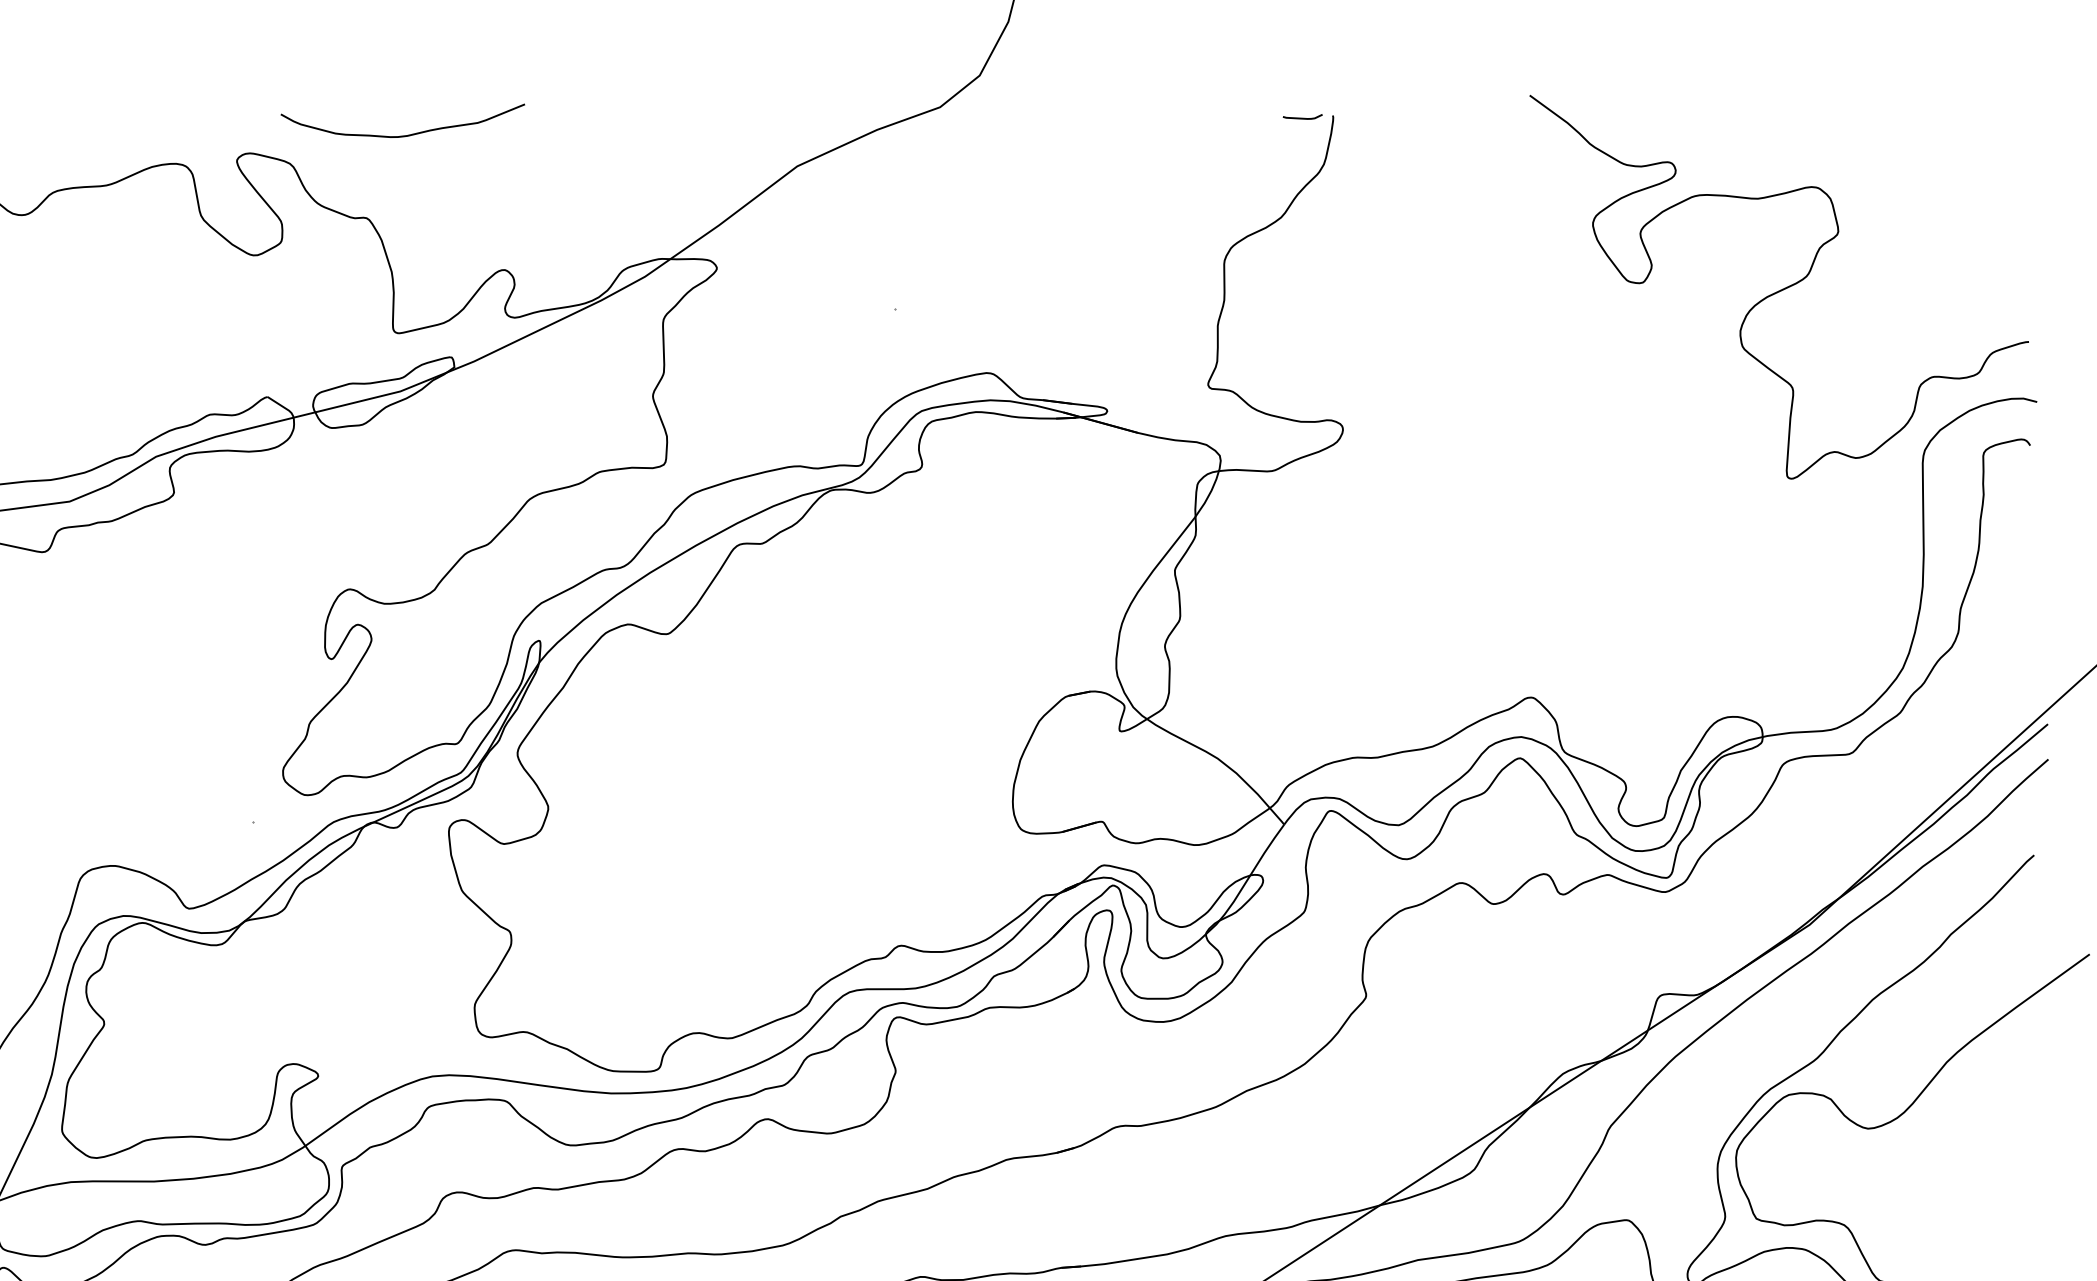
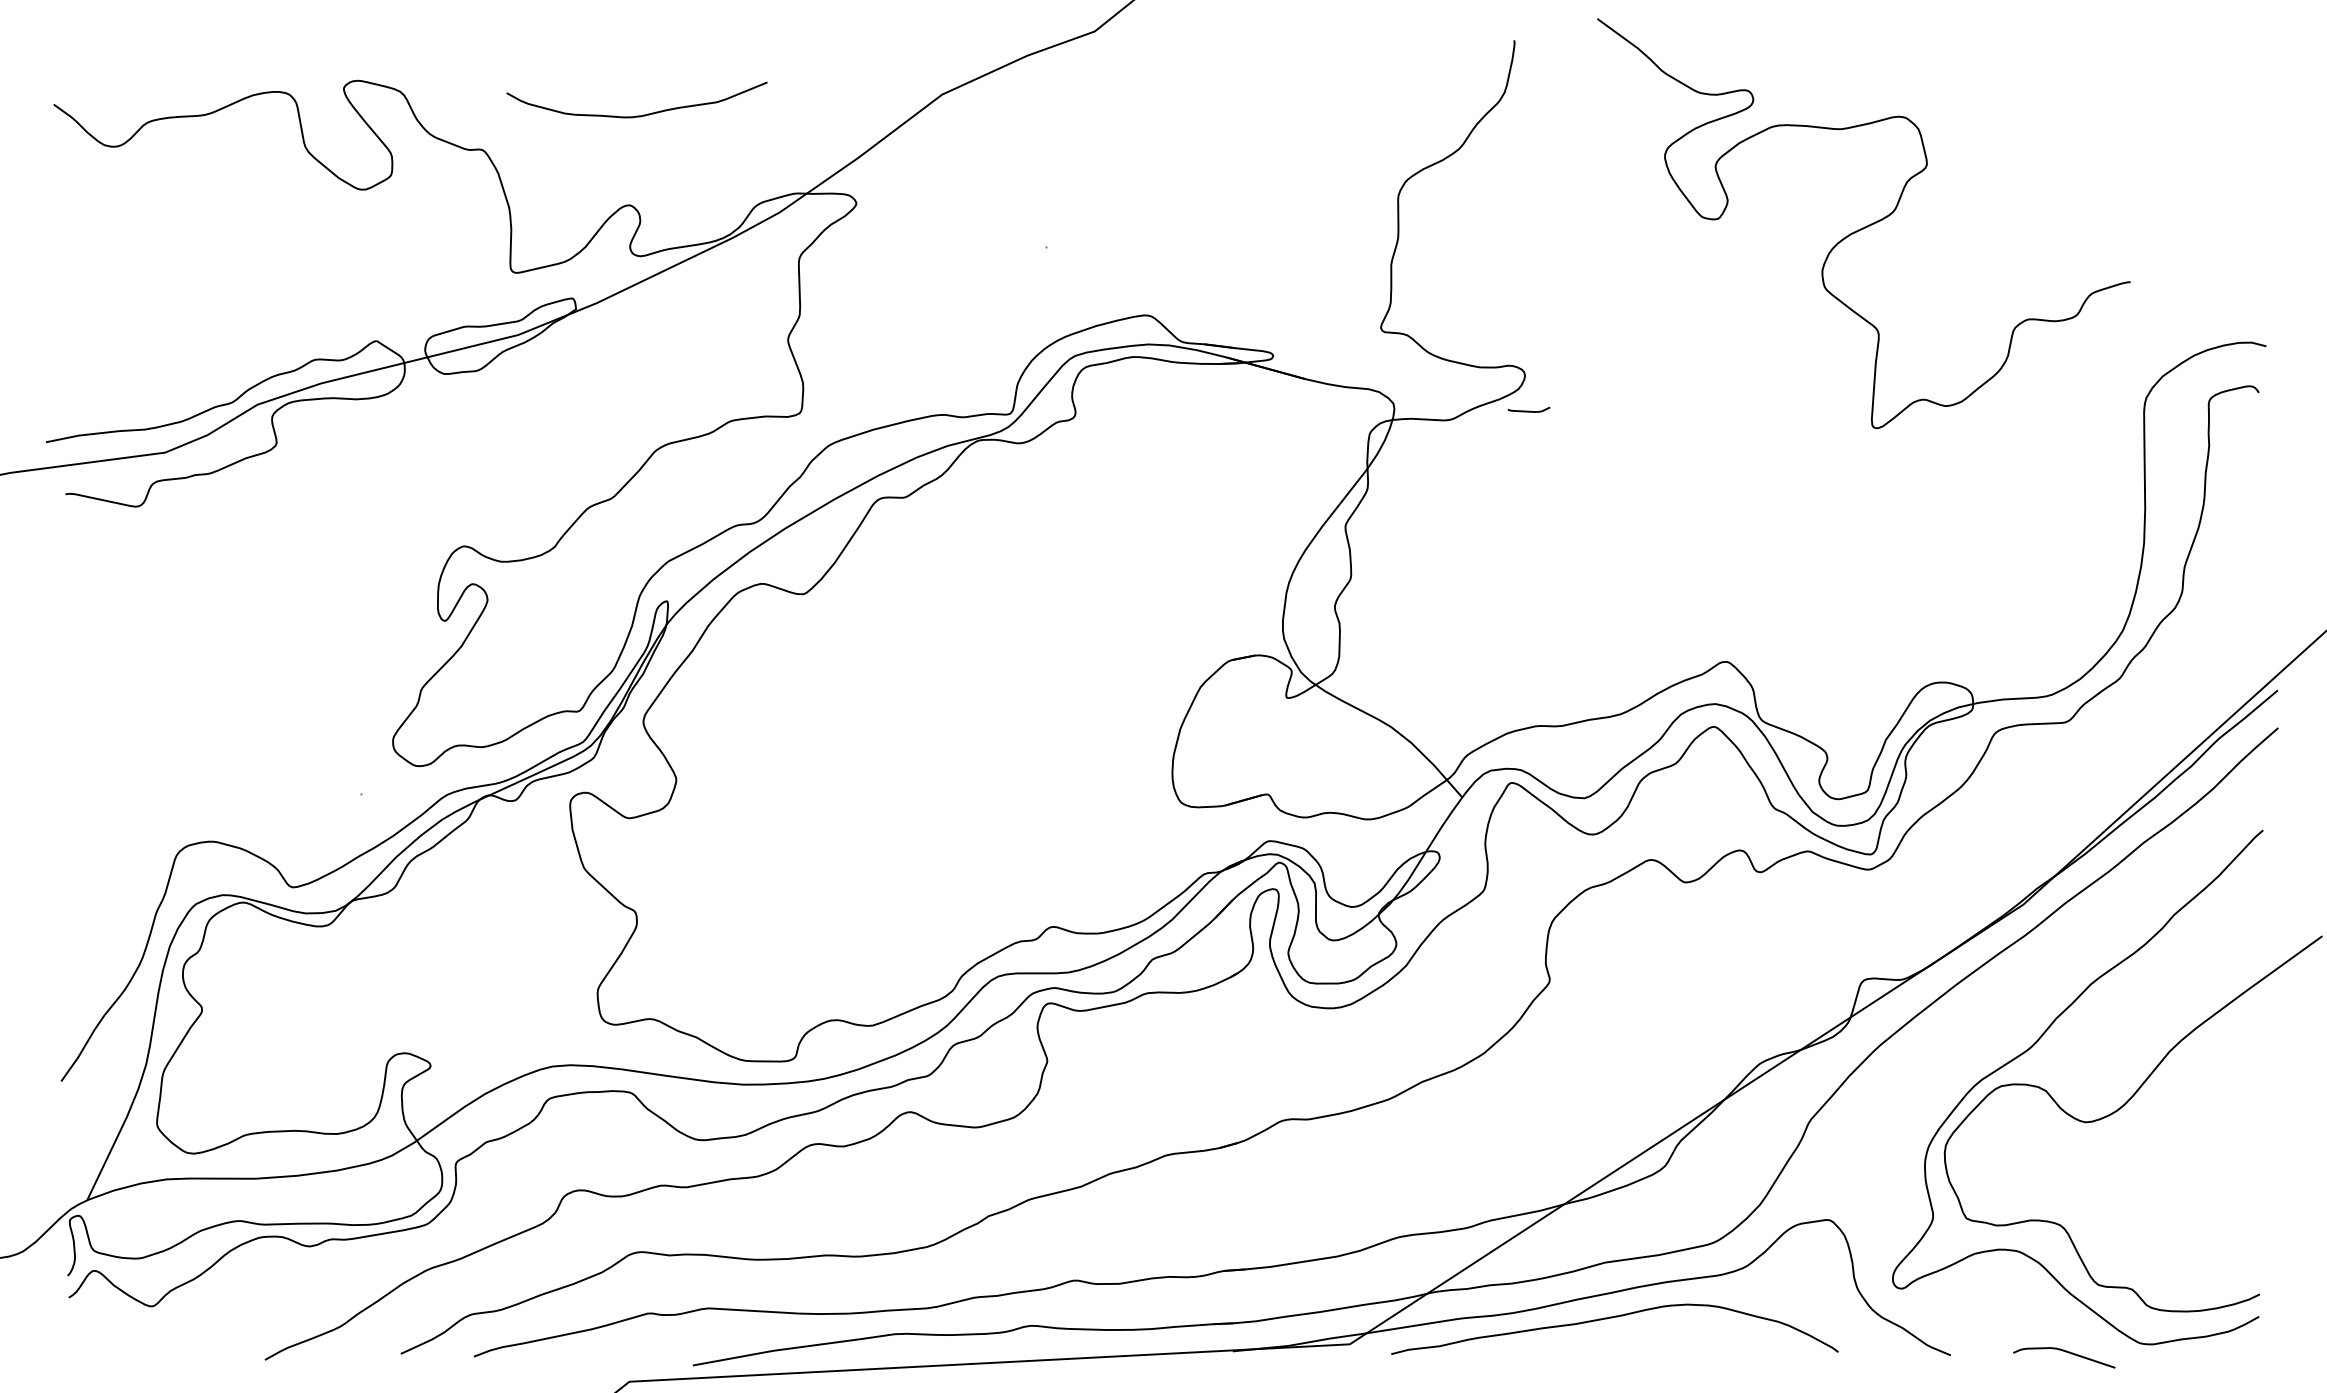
curve: (1302, 117) -> (1528, 410), moved
curve: (402, 135) -> (636, 115), moved
curve: (1779, 289) -> (1864, 226), moved

